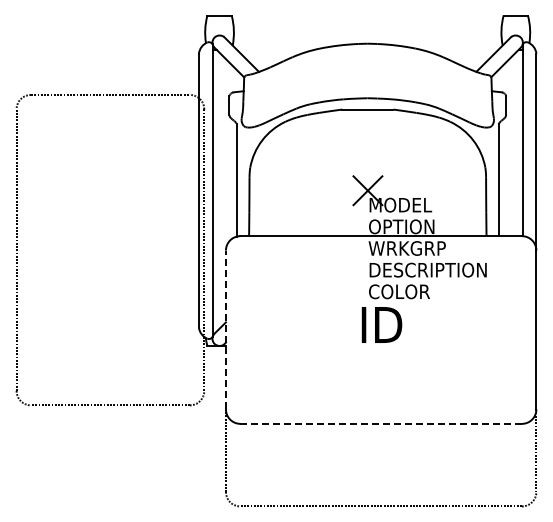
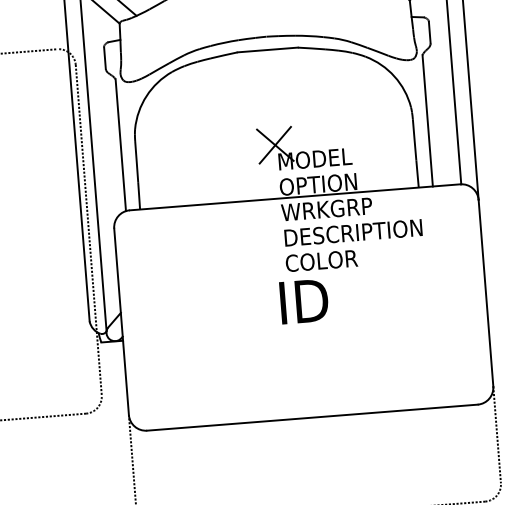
line: (225, 329) -> (120, 321), dashed -> solid
line: (381, 423) -> (312, 417), dashed -> solid

